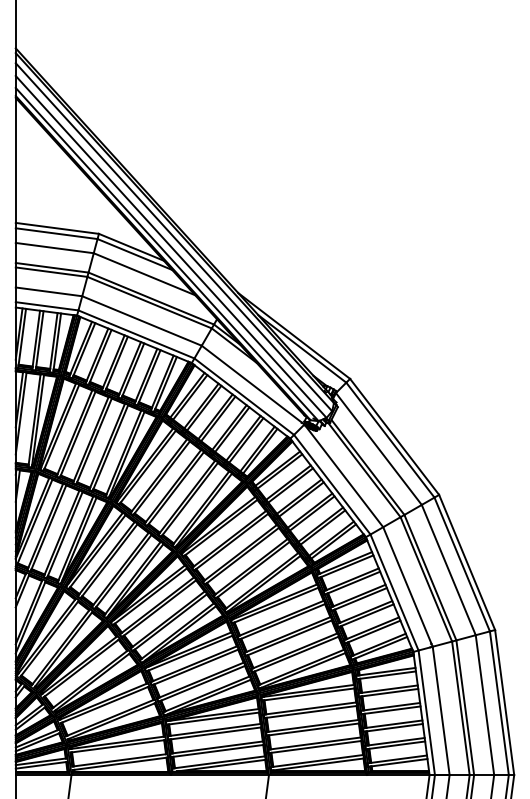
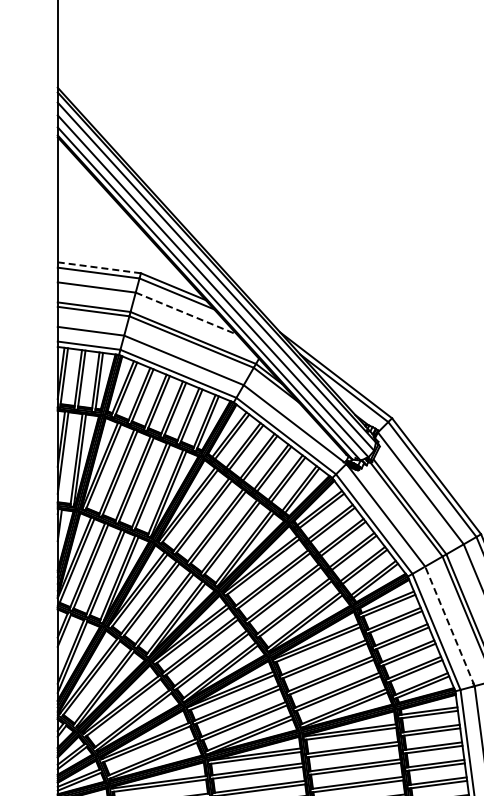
line: (57, 228) -> (99, 267), solid -> dashed
line: (144, 274) -> (186, 313), solid -> dashed
line: (407, 586) -> (449, 625), solid -> dashed

